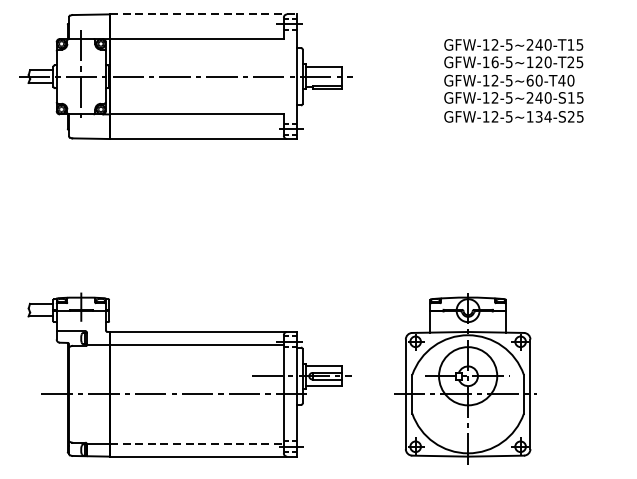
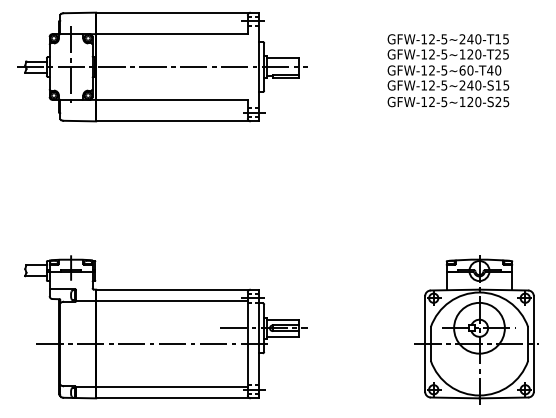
line: (203, 14) -> (177, 12), dashed -> solid
text: (495, 62) -> (432, 54), GFW-16-5~120-T25 -> GFW-12-5~120-T25
text: (543, 116) -> (474, 101), GFW-12-5~134-S25 -> GFW-12-5~120-S25
part: (464, 377) -> (476, 329), moved
line: (196, 444) -> (171, 387), dashed -> solid

